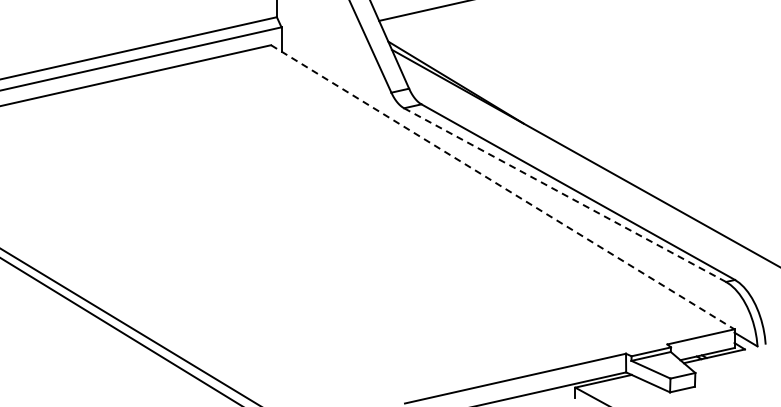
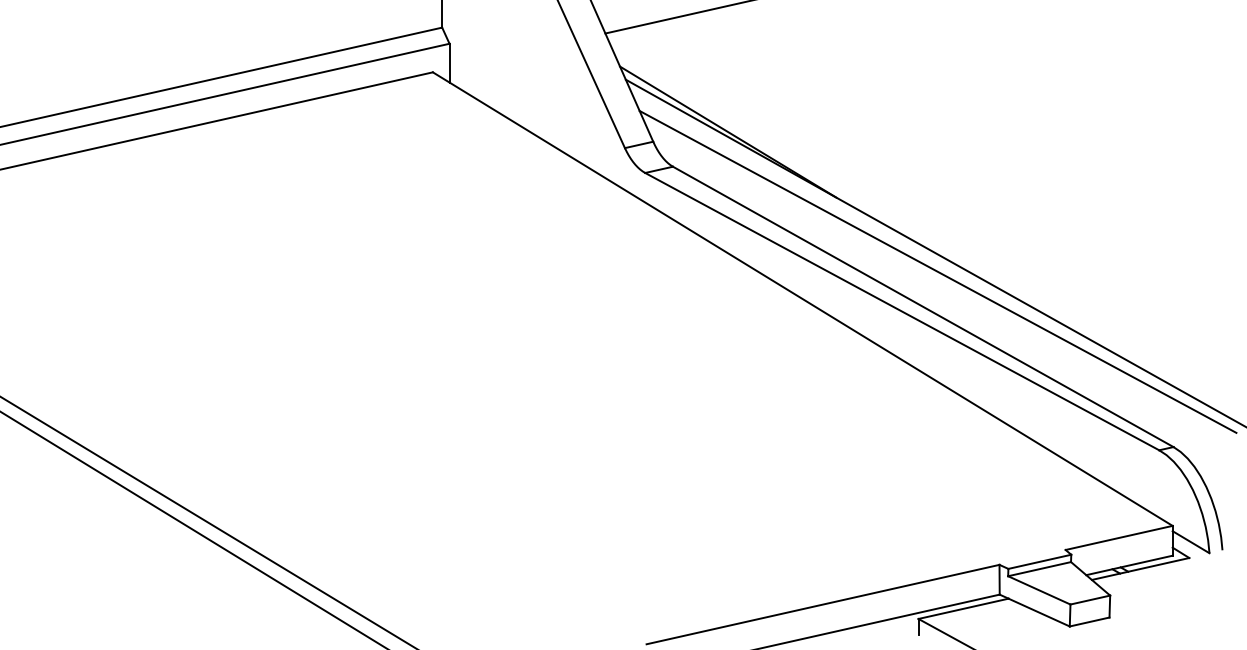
line: (587, 170) -> (937, 272), added
line: (502, 187) -> (802, 299), dashed -> solid
line: (565, 195) -> (902, 312), dashed -> solid

